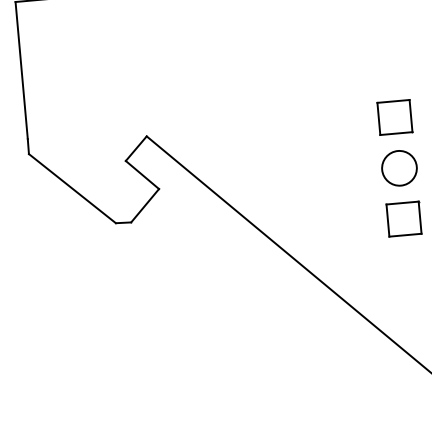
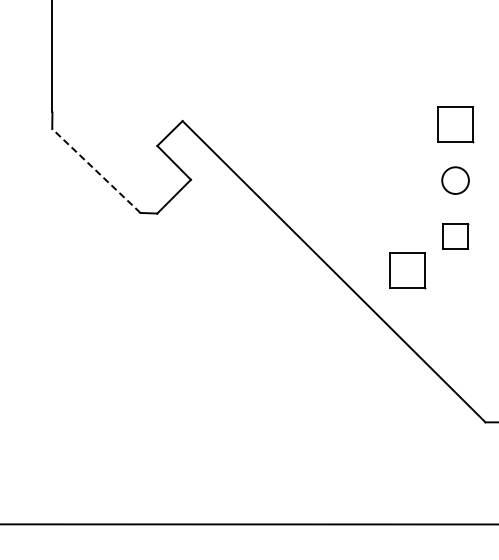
circle: (399, 168) -> (455, 180), size x0.7
line: (72, 188) -> (96, 170), solid -> dashed
part: (403, 219) -> (455, 236), size x0.7
part: (363, 253) -> (407, 270), added

